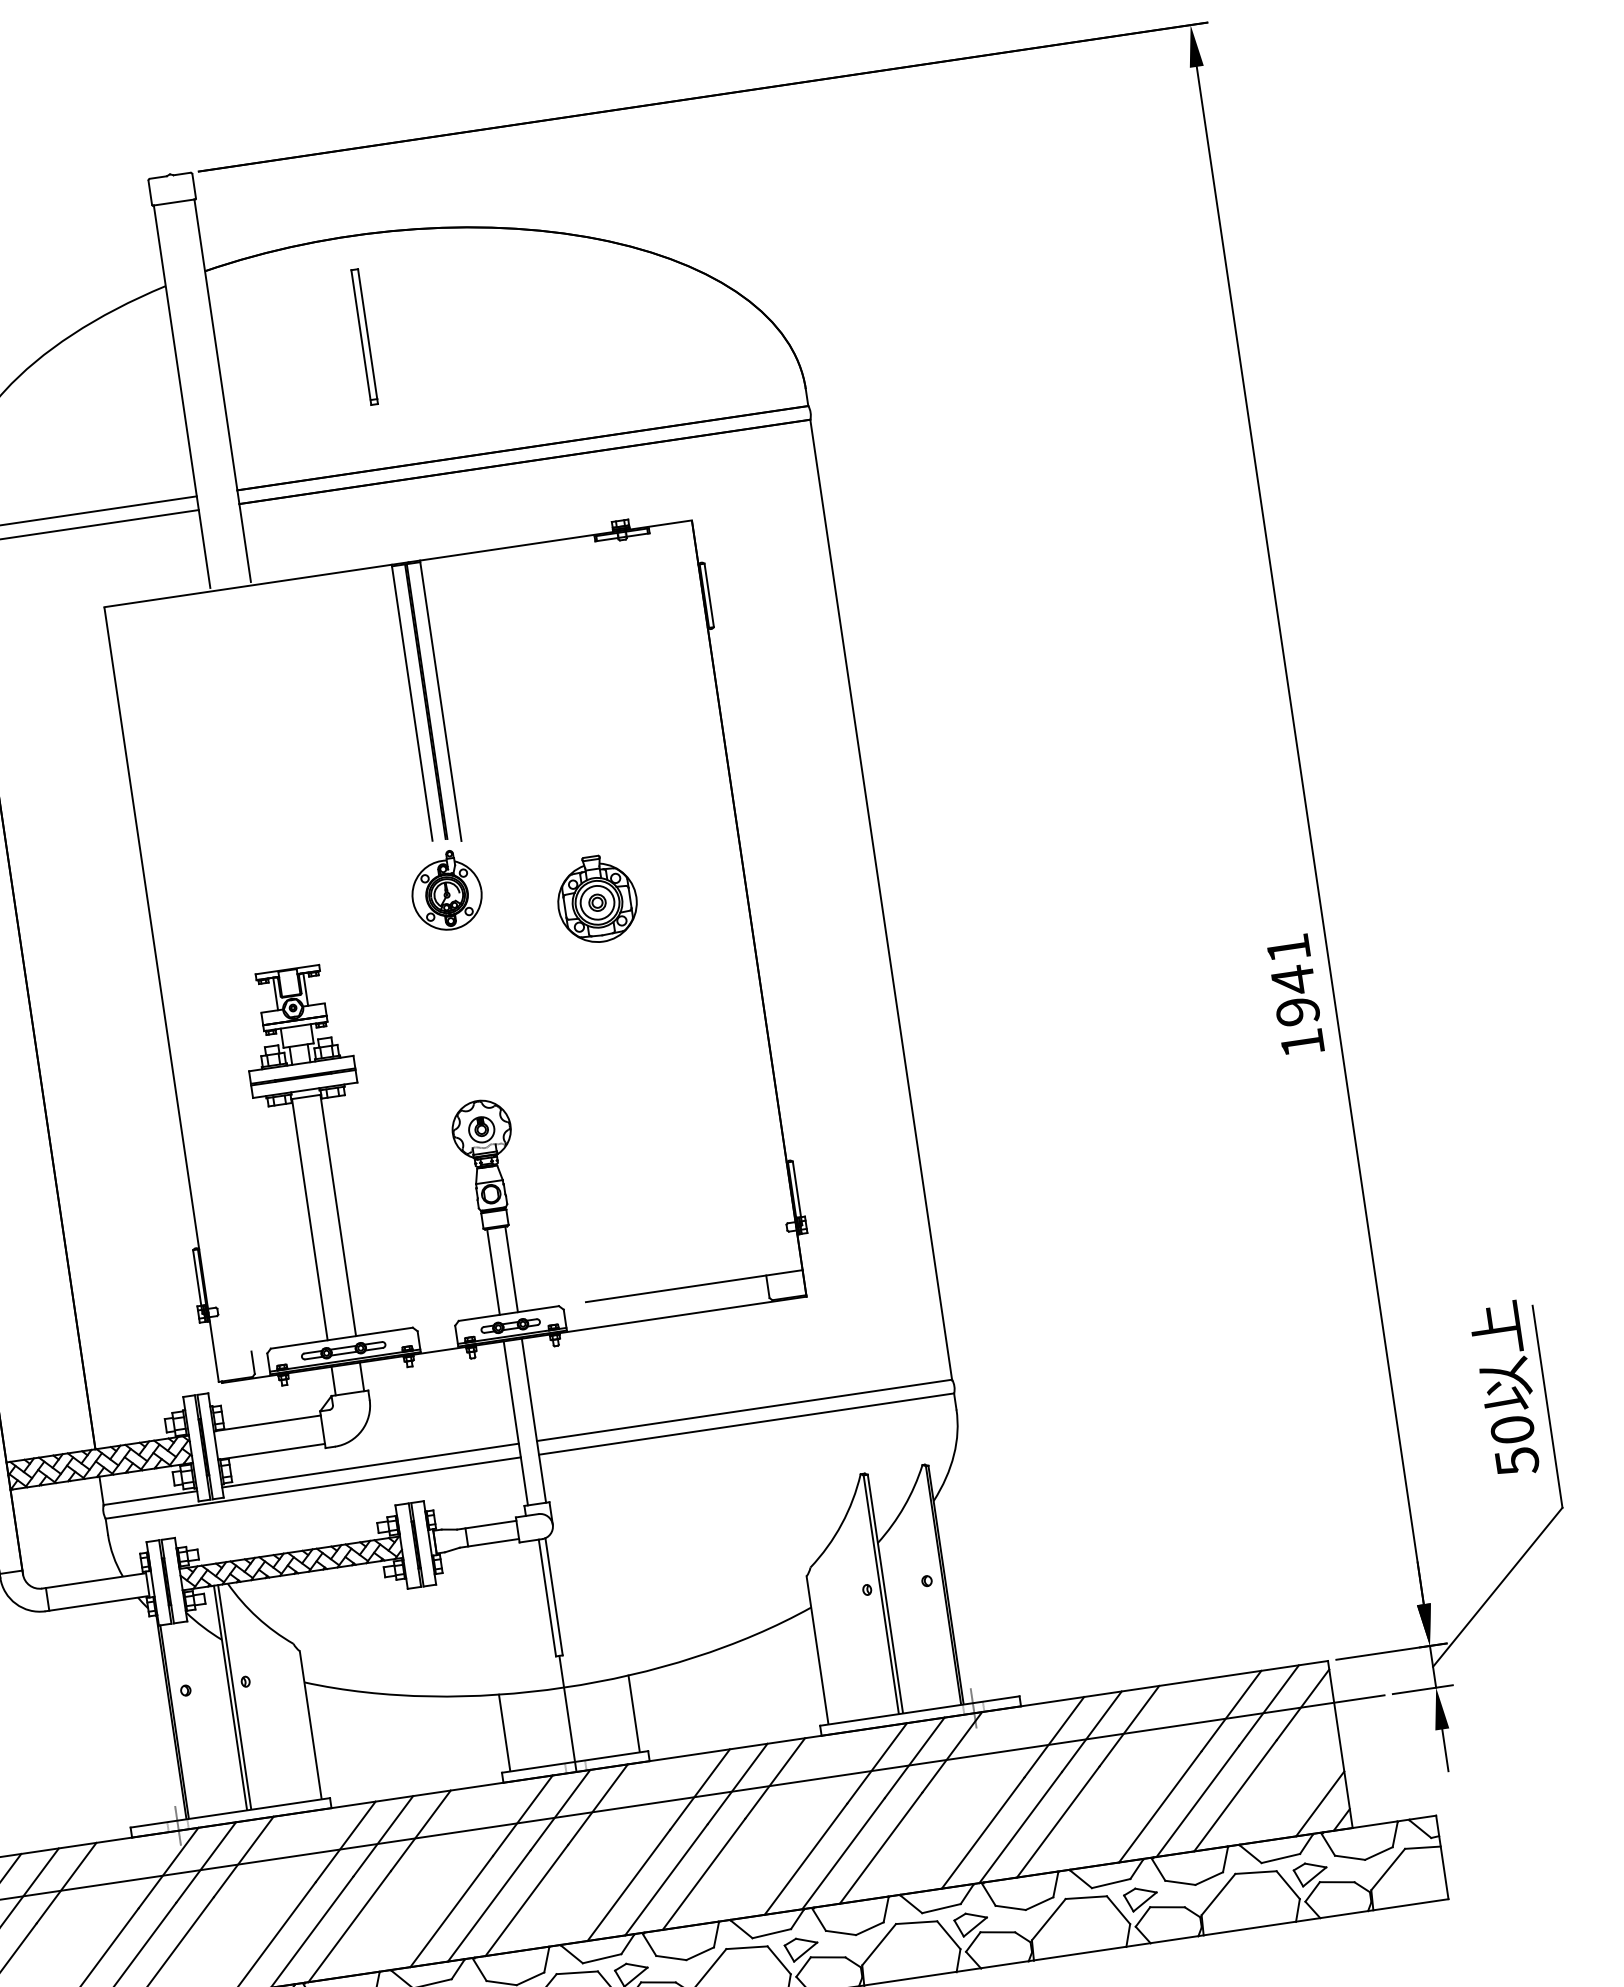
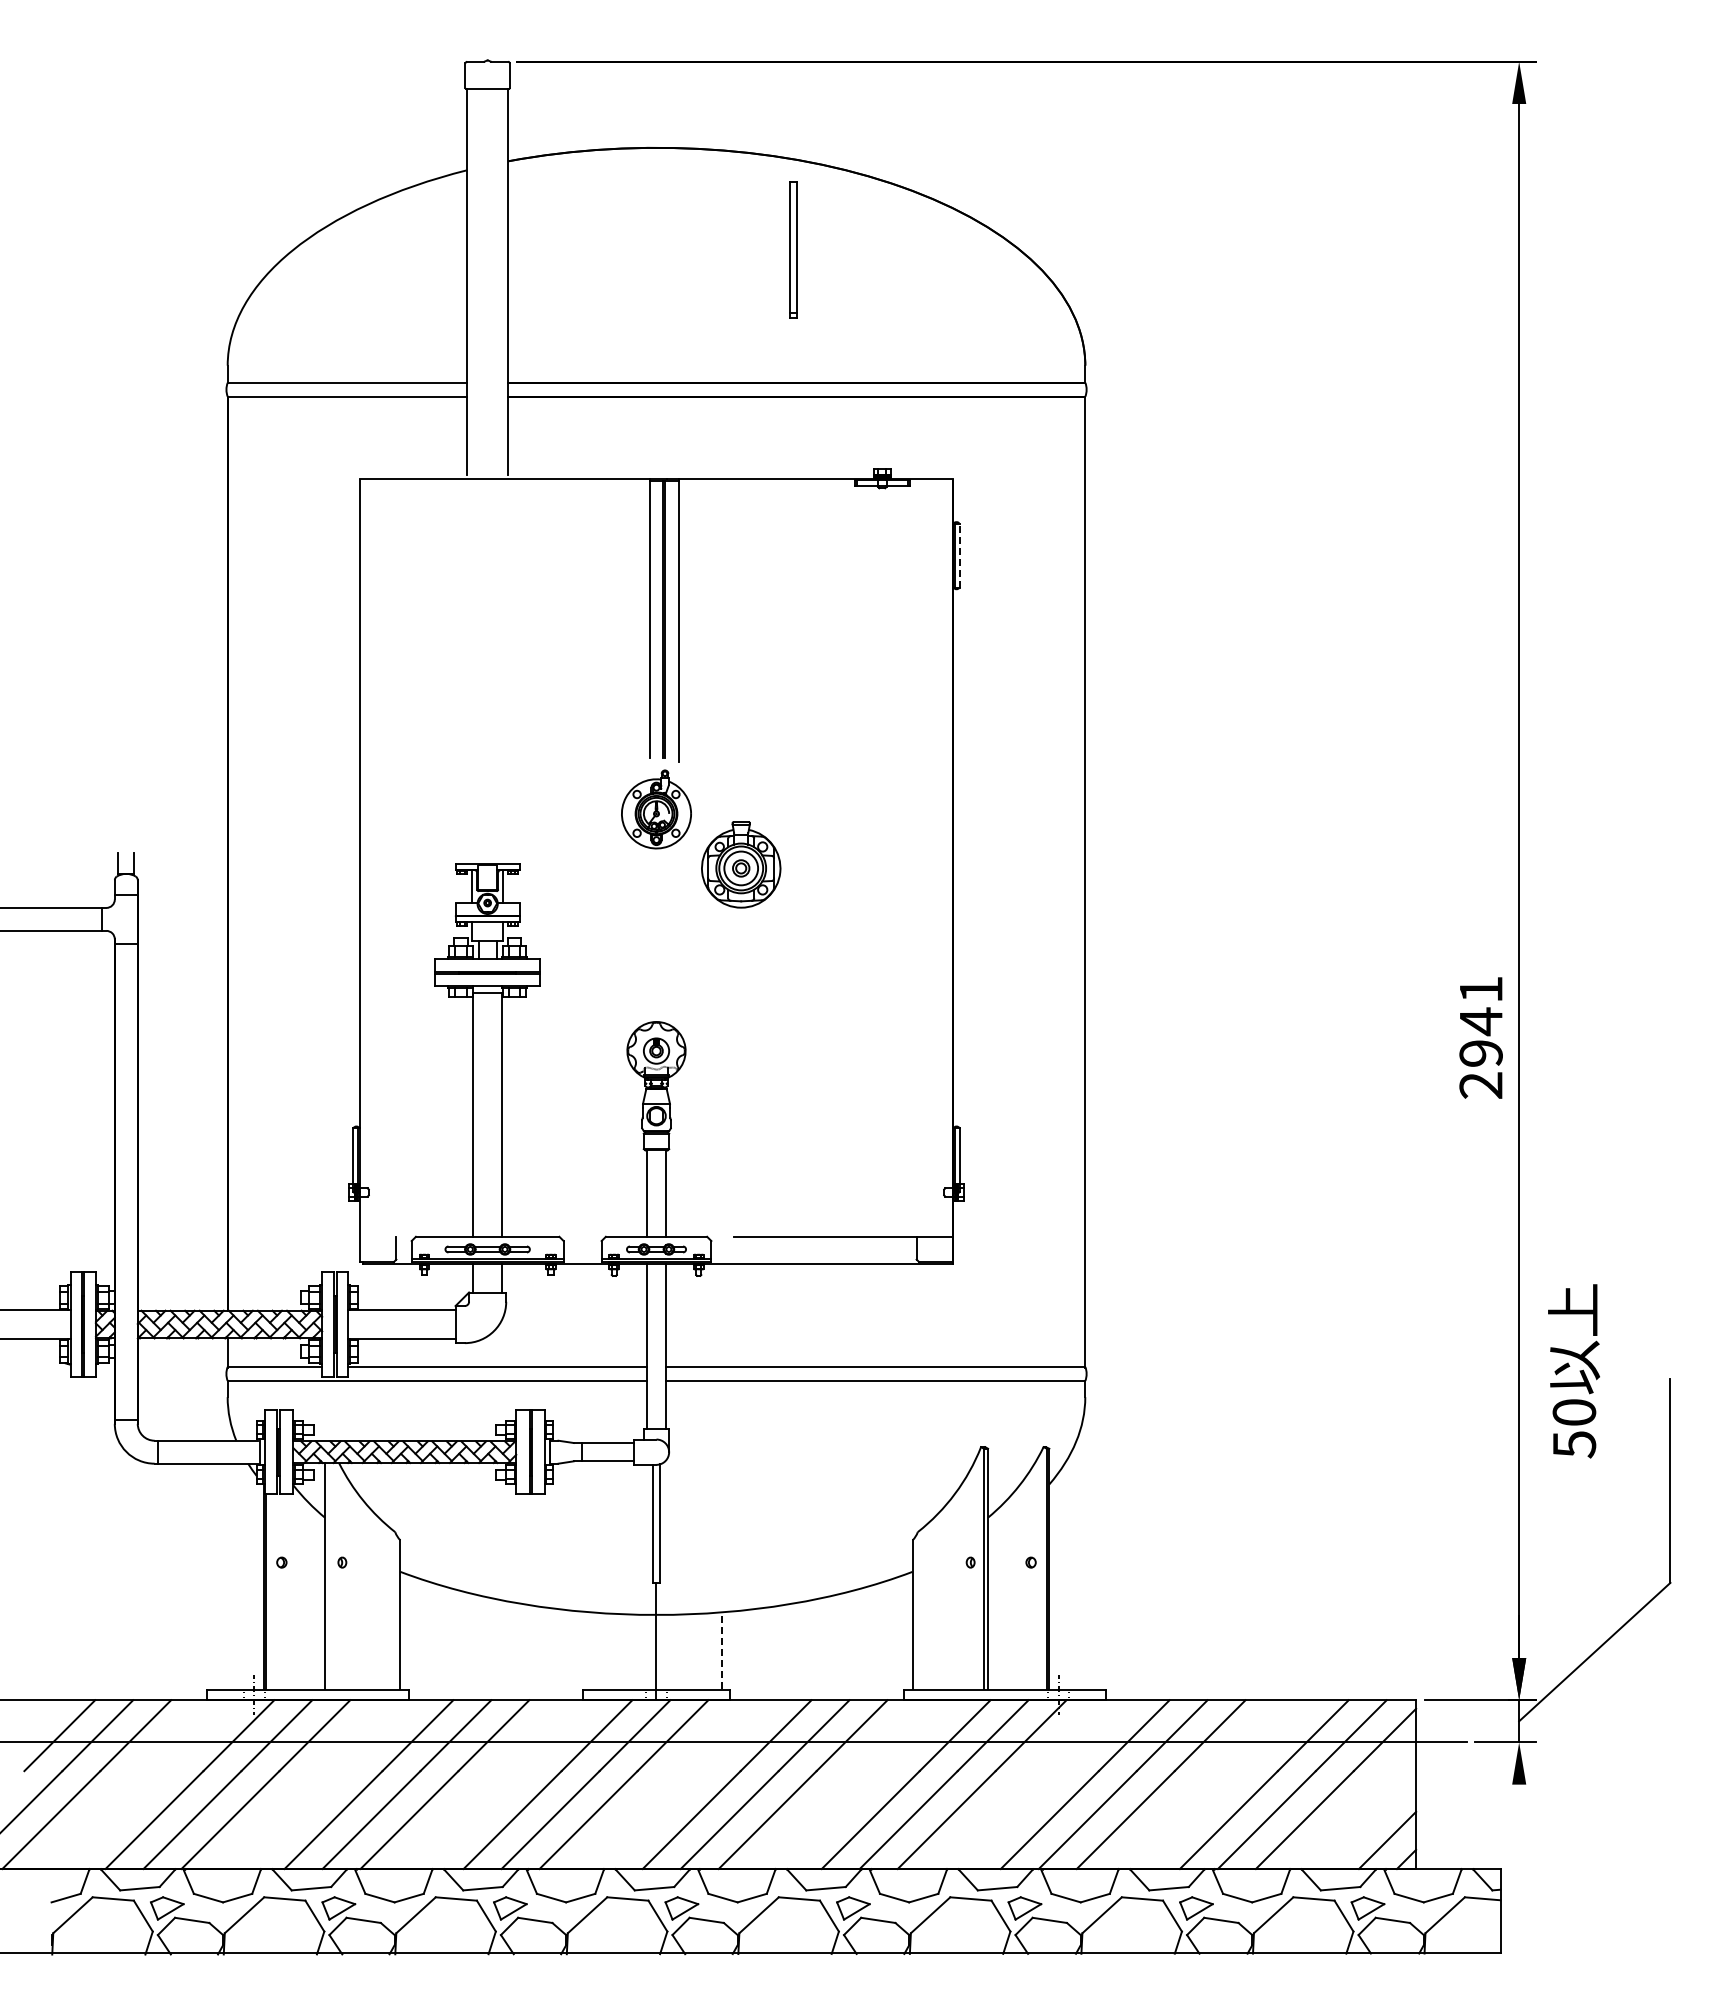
part: (364, 336) -> (793, 249), moved
line: (709, 595) -> (959, 555), solid -> dashed
part: (597, 898) -> (741, 864), moved
text: (1301, 1043) -> (1480, 1085), 1941 -> 2941
text: (1505, 1389) -> (1573, 1371), moved
line: (234, 1697) -> (329, 1576), removed
line: (633, 1713) -> (721, 1650), solid -> dashed
line: (504, 1732) -> (591, 1650), removed
line: (1445, 1750) -> (1519, 1805), removed

